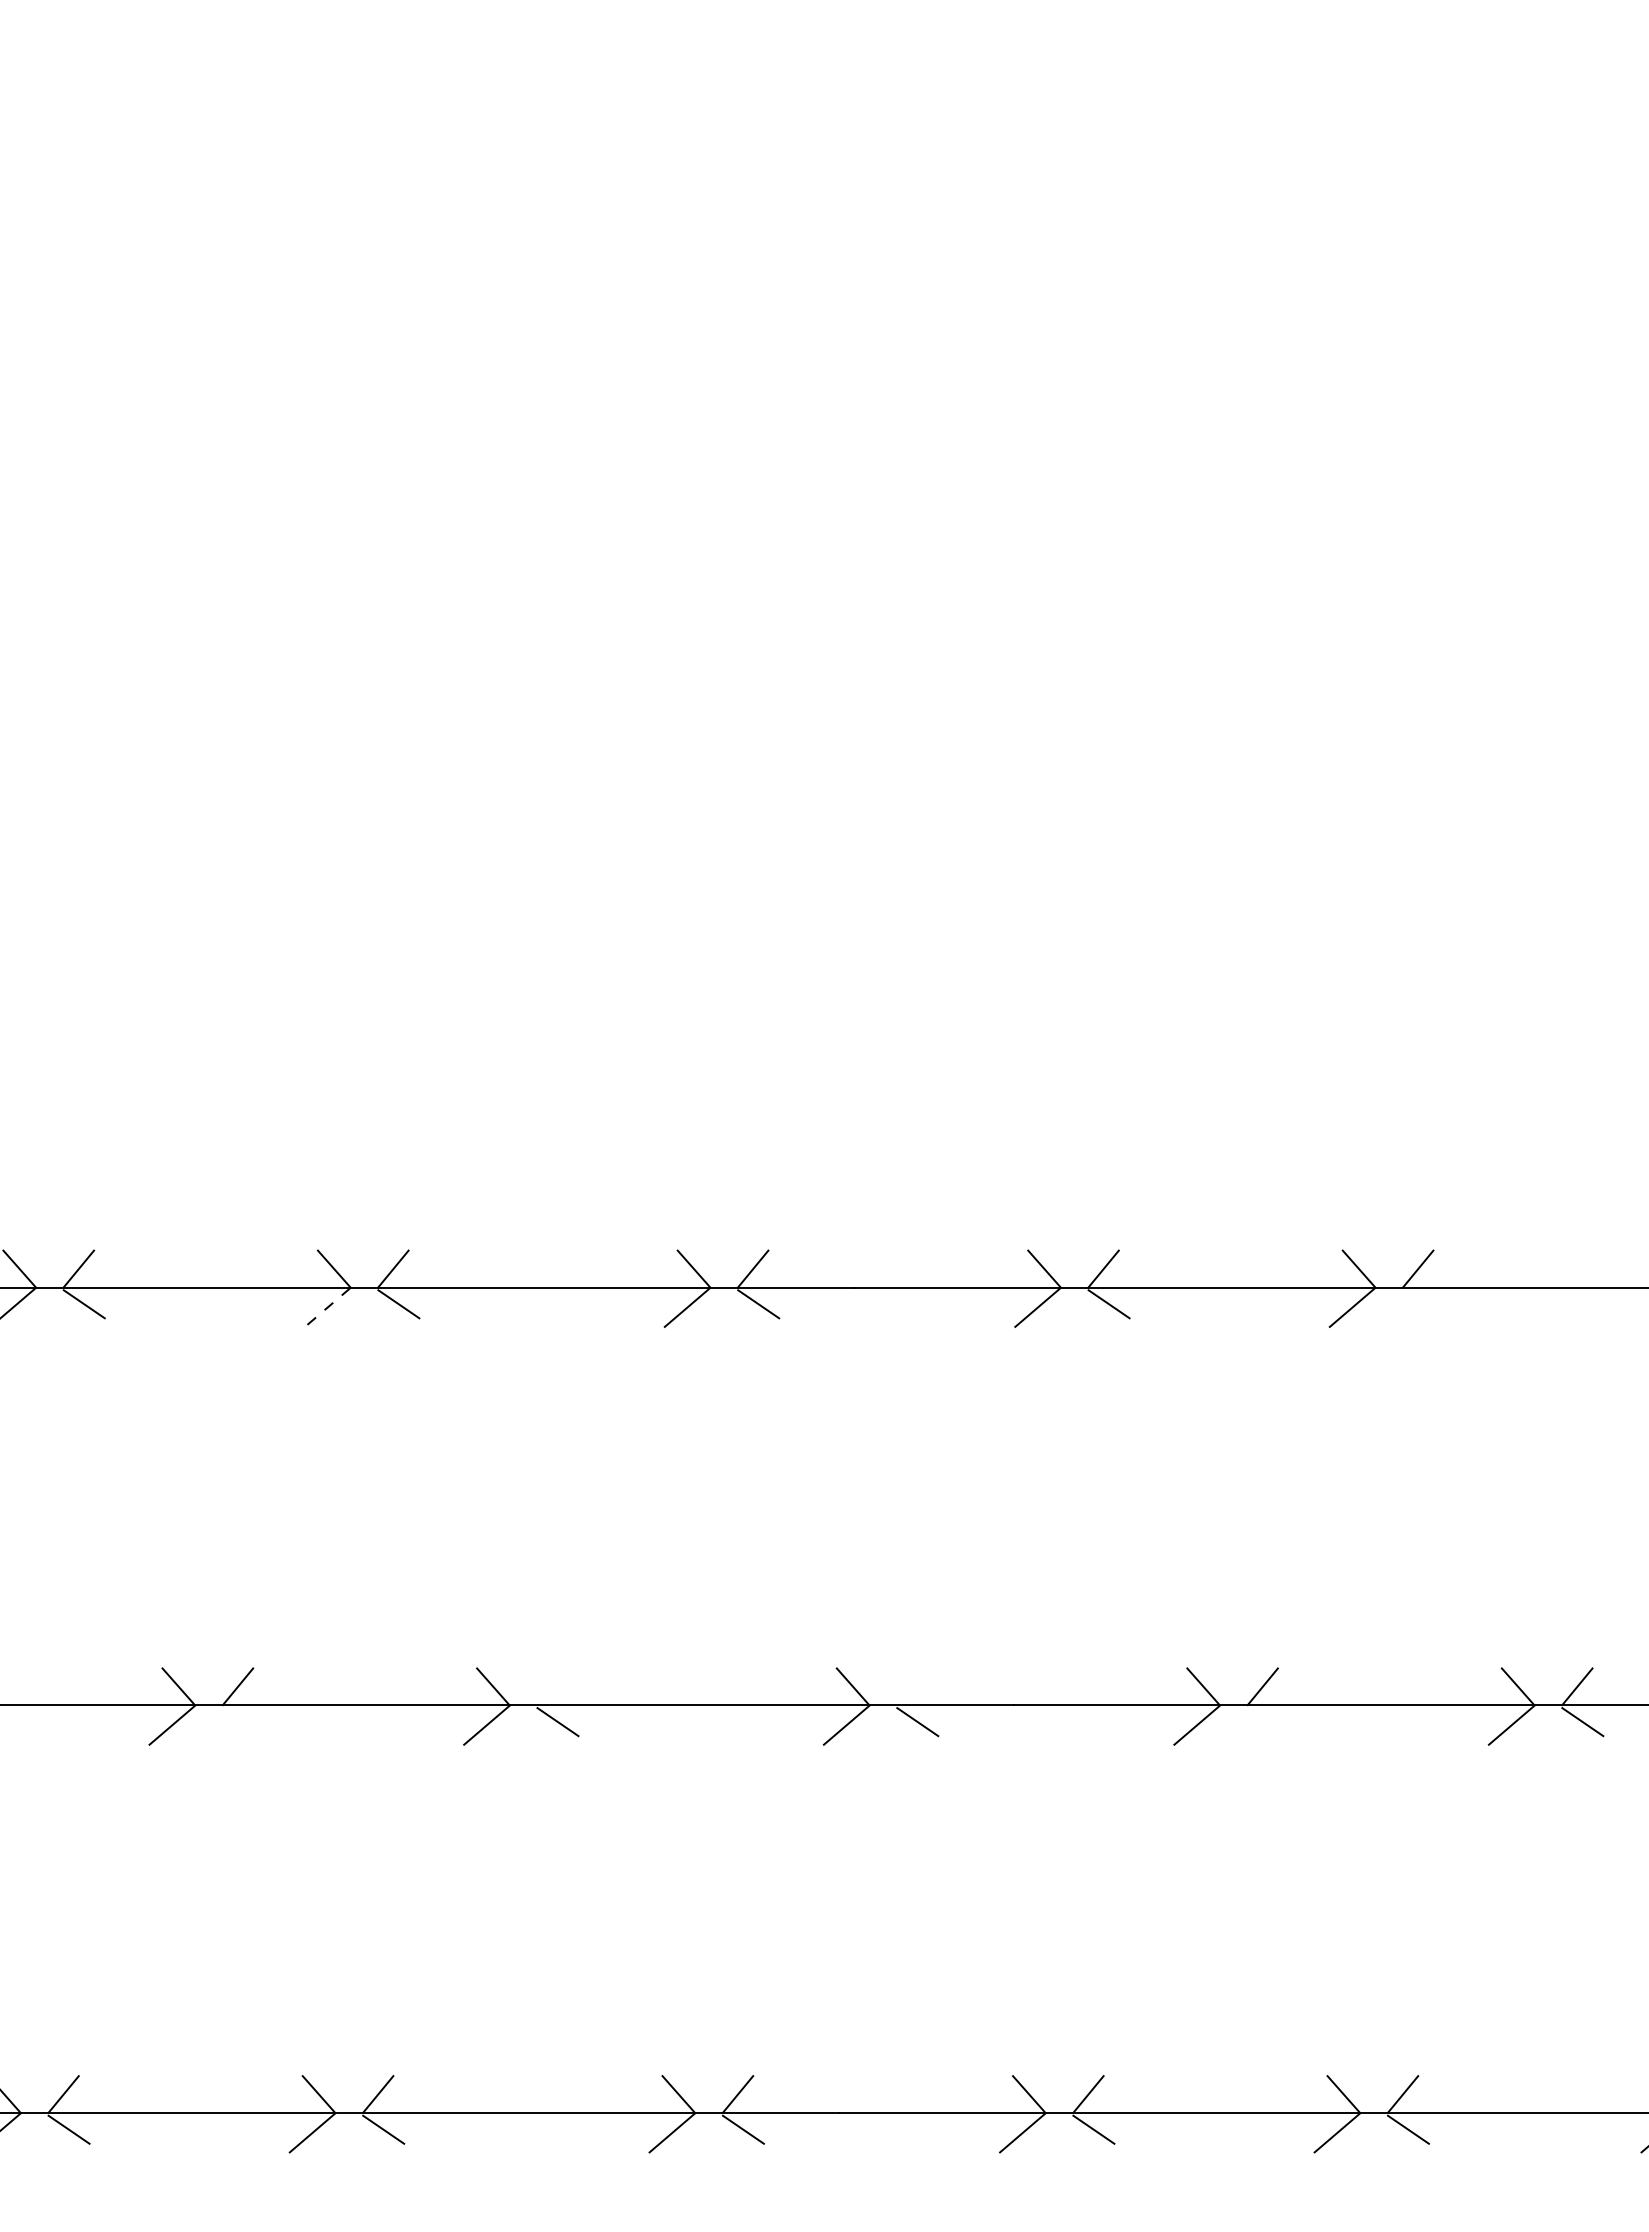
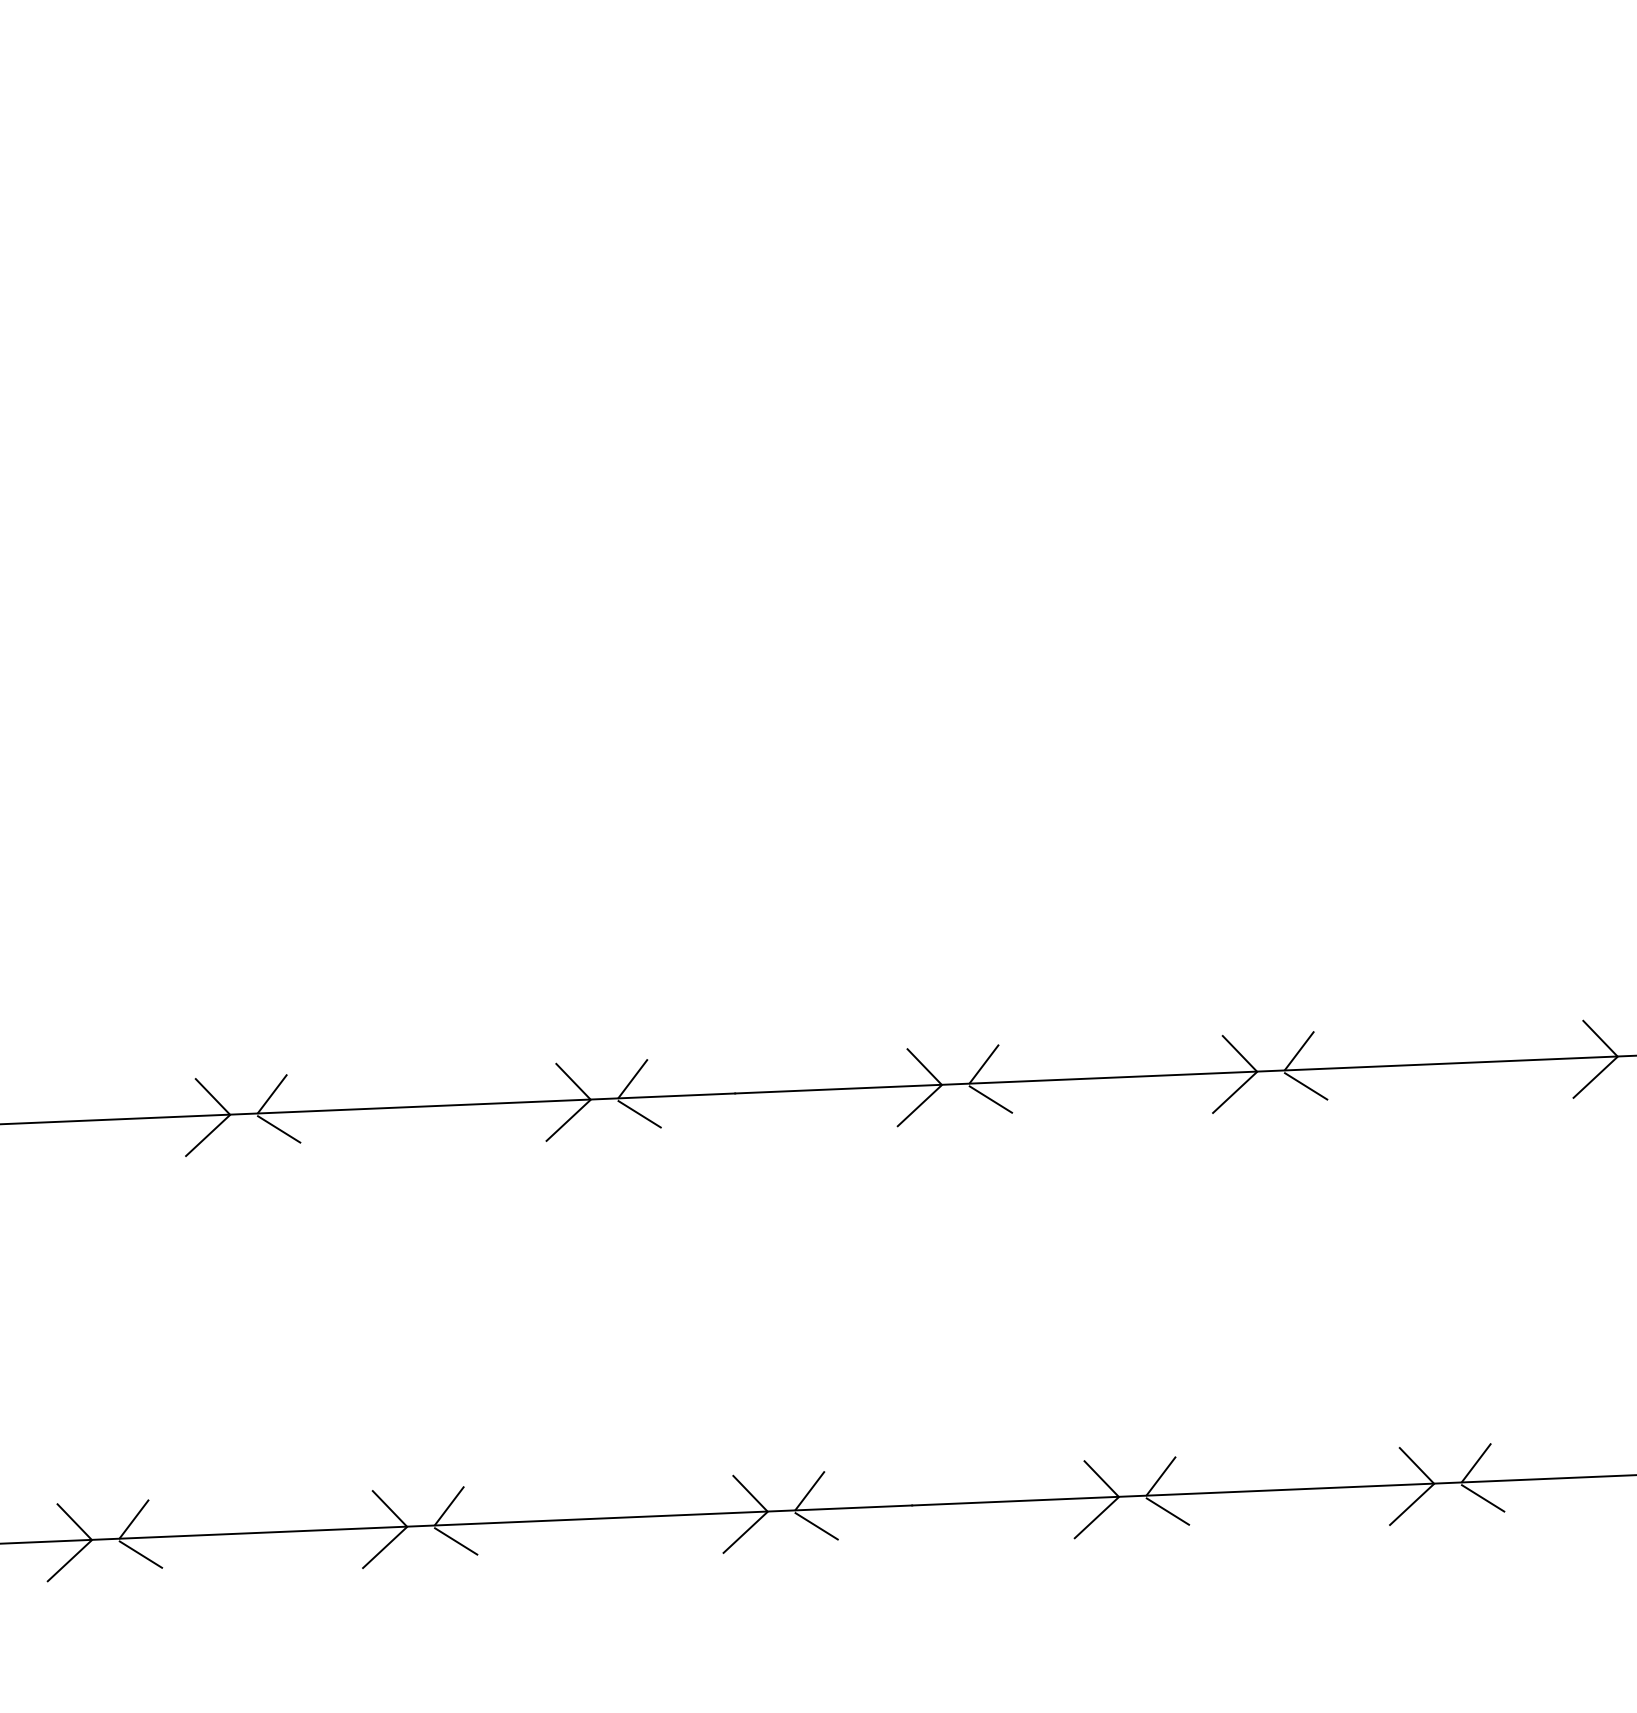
line: (1423, 1304) -> (1305, 1086), added
line: (327, 1307) -> (207, 1135), dashed -> solid
line: (552, 1686) -> (449, 1505), added
line: (912, 1686) -> (809, 1490), added
line: (242, 1722) -> (140, 1555), added
line: (1267, 1722) -> (1167, 1512), added

